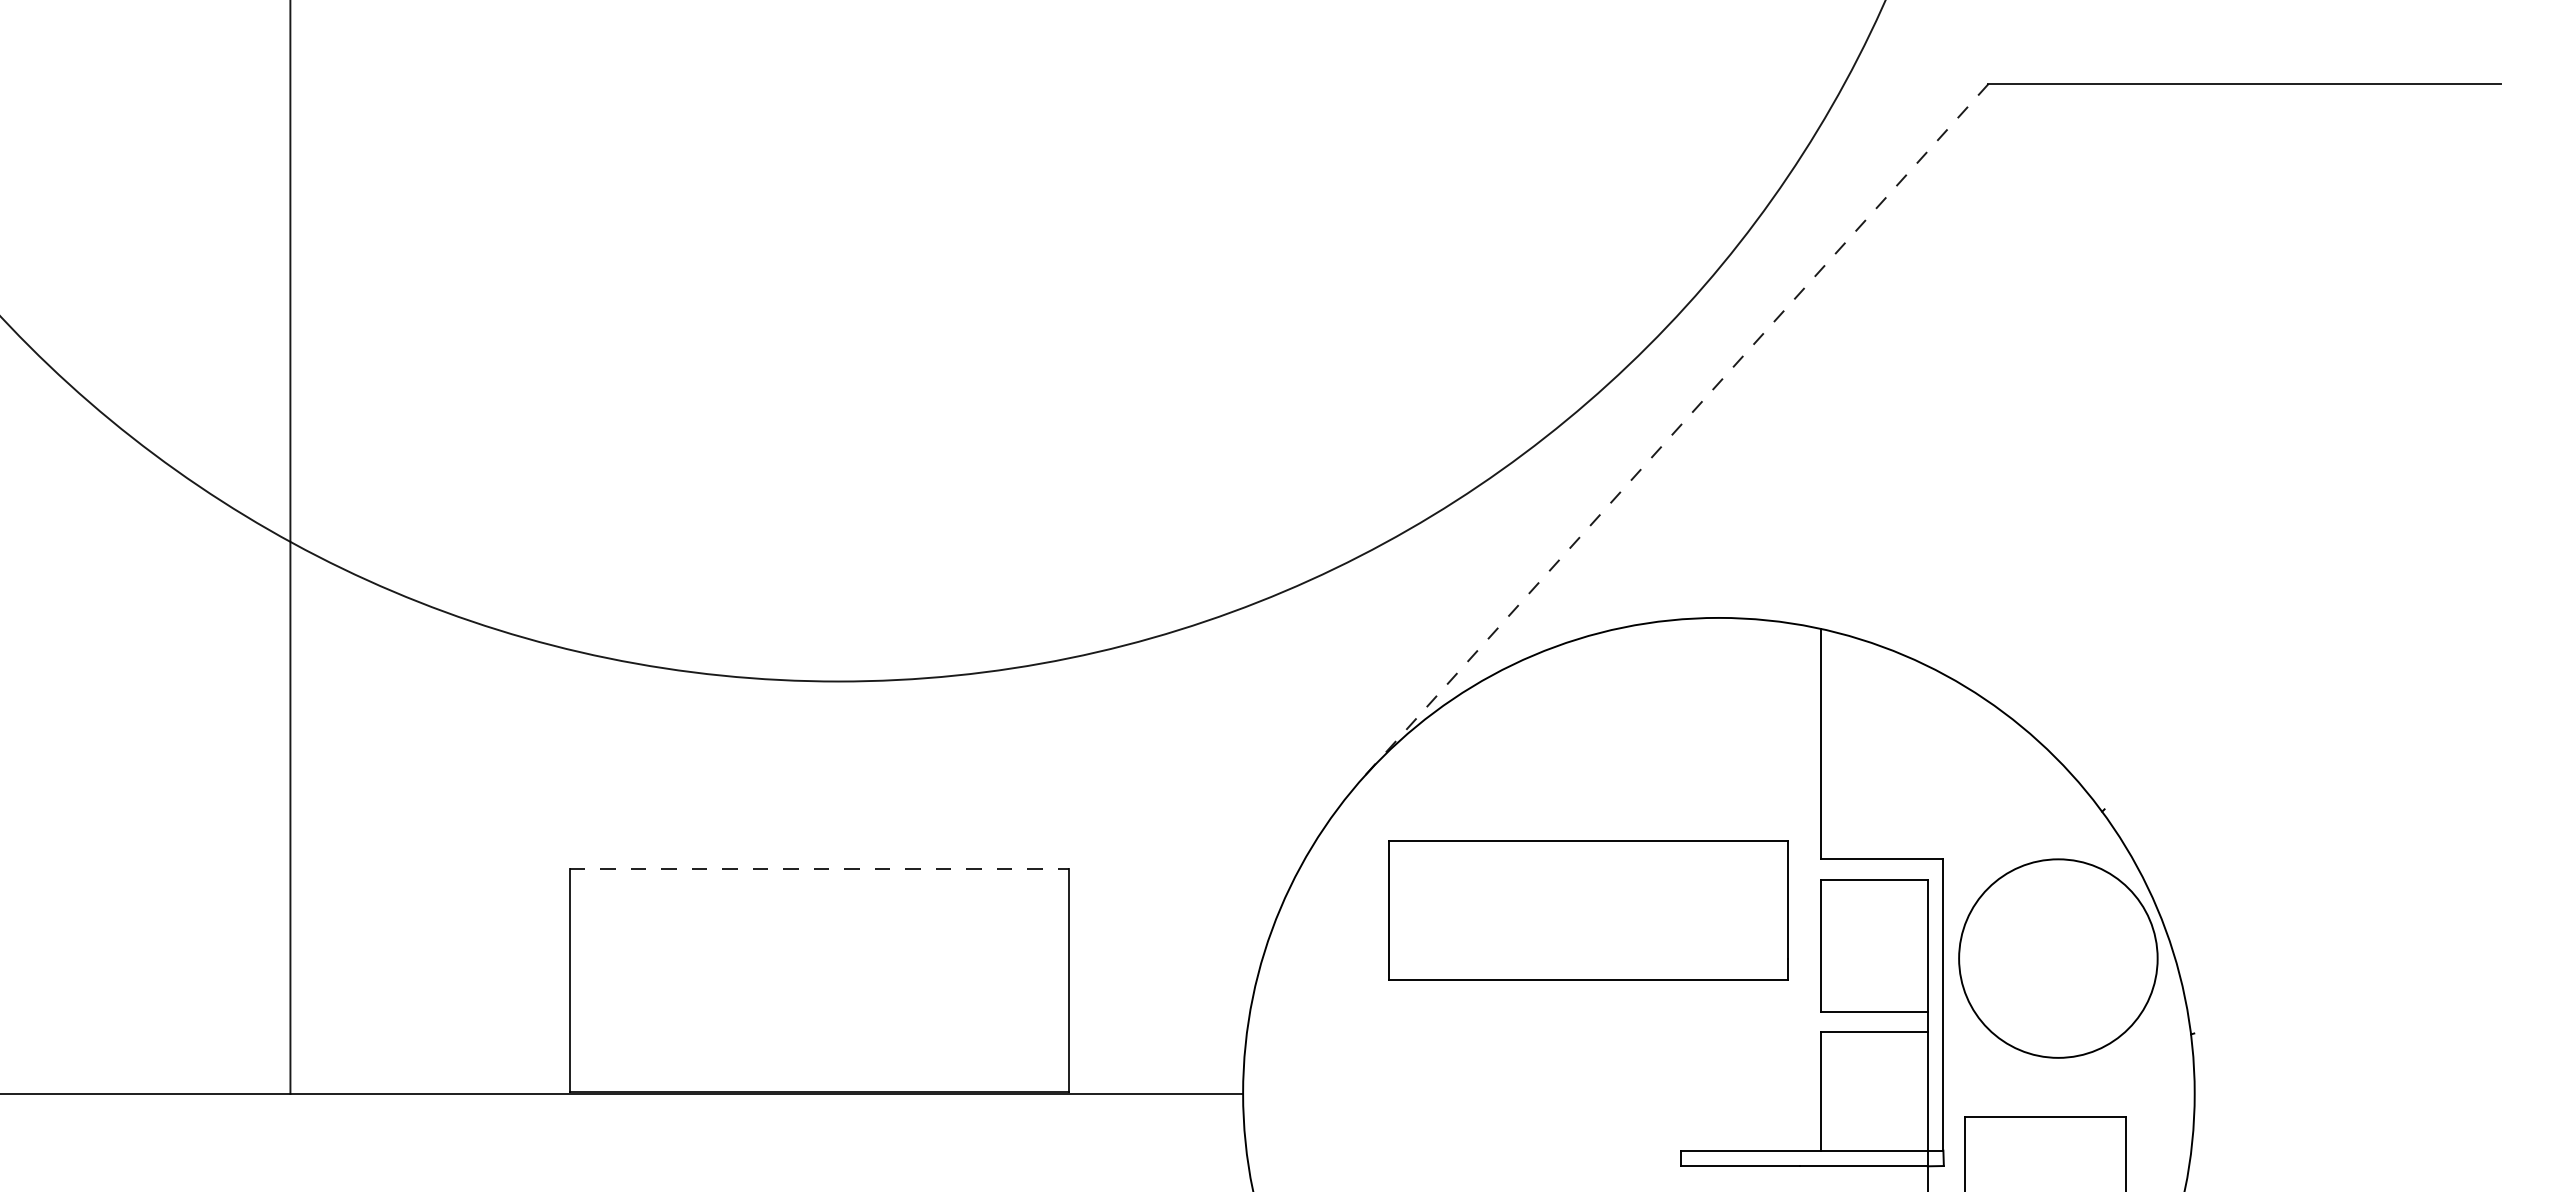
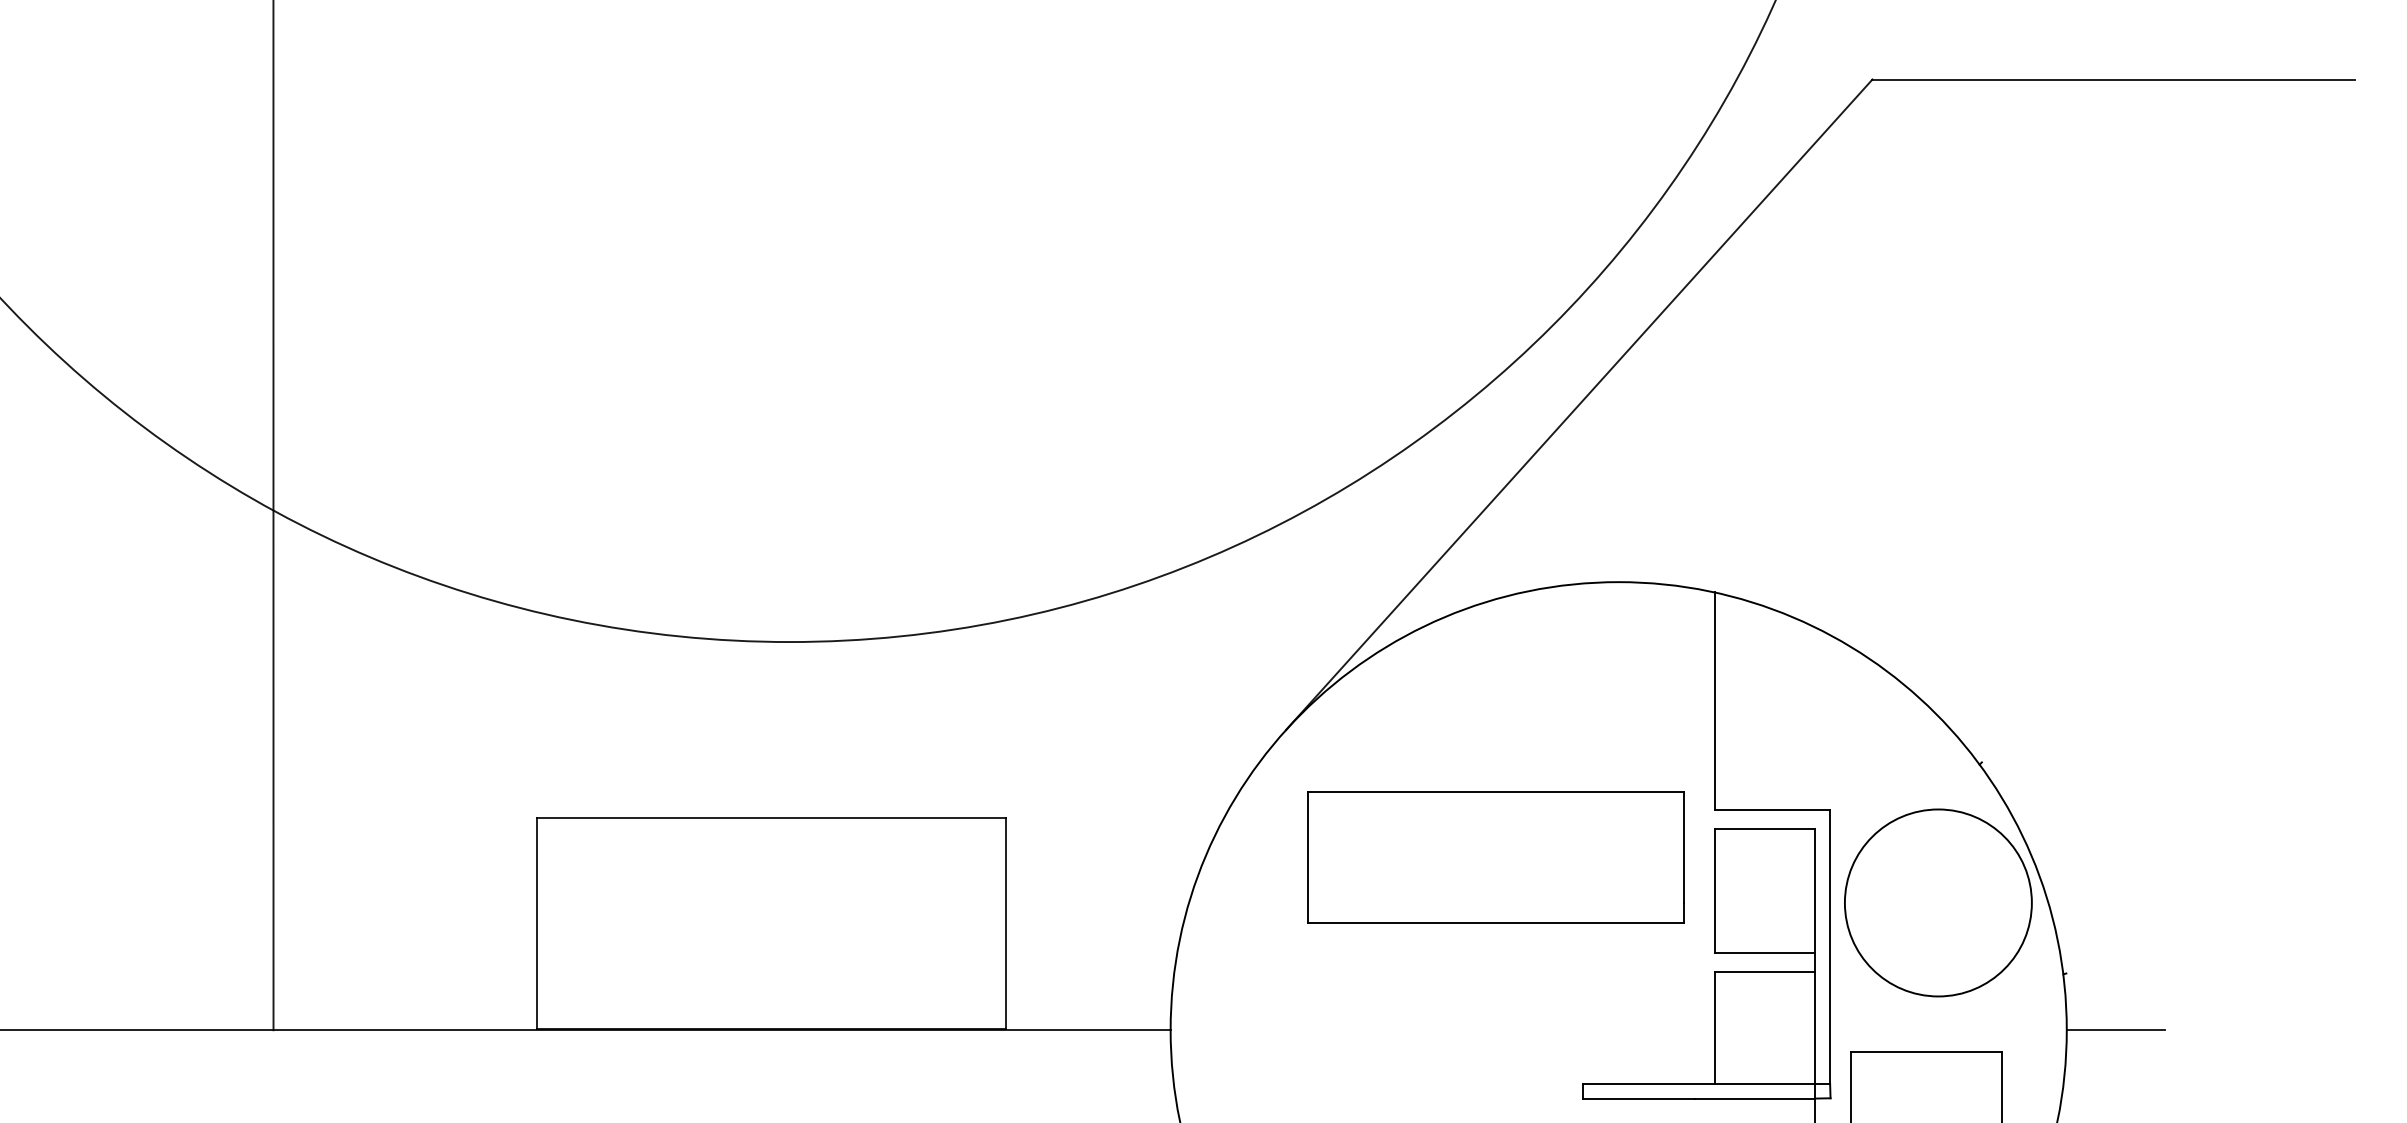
line: (1677, 429) -> (1579, 404), dashed -> solid
line: (819, 868) -> (771, 818), dashed -> solid
line: (2246, 1094) -> (2115, 1030), added

